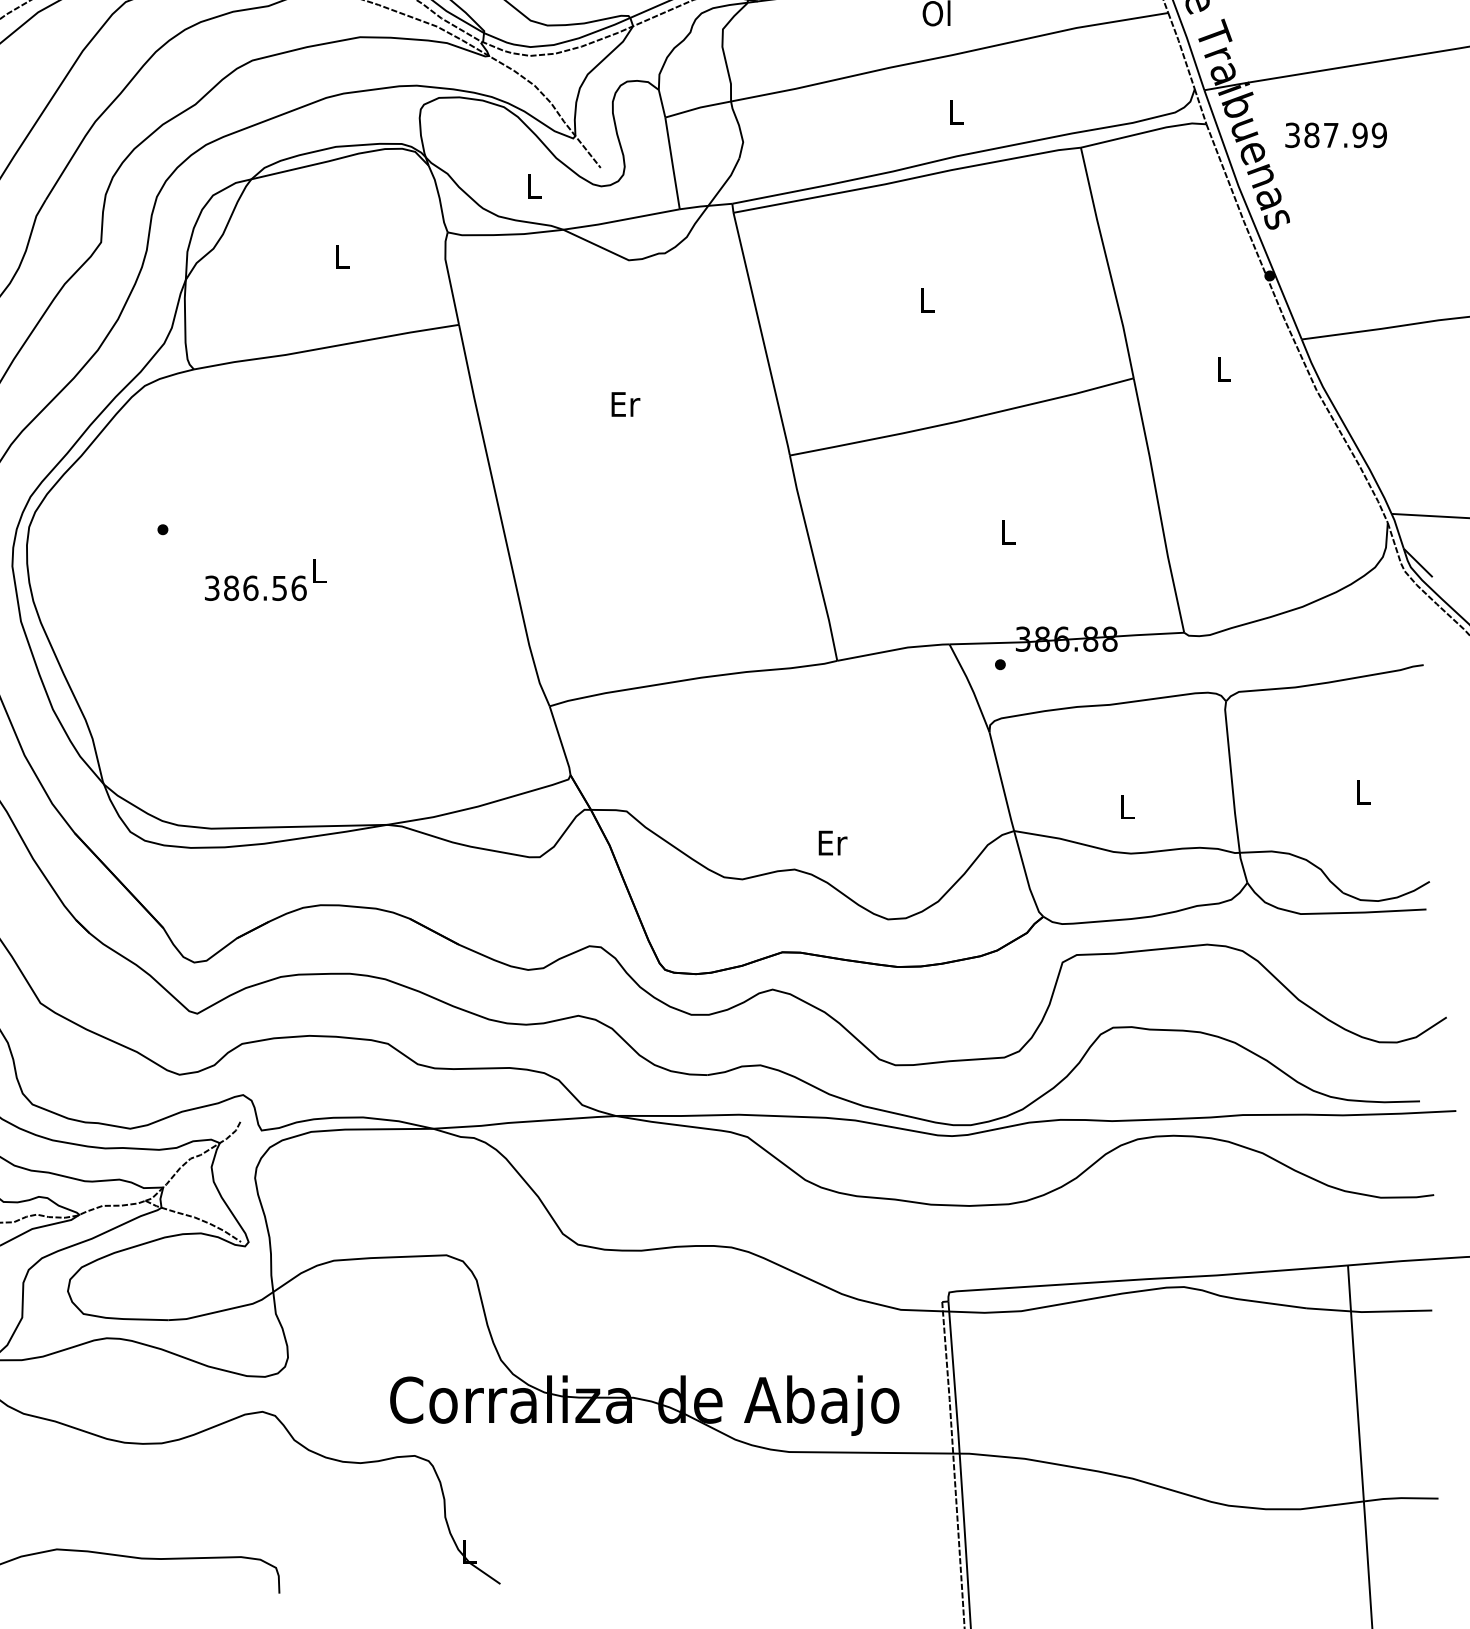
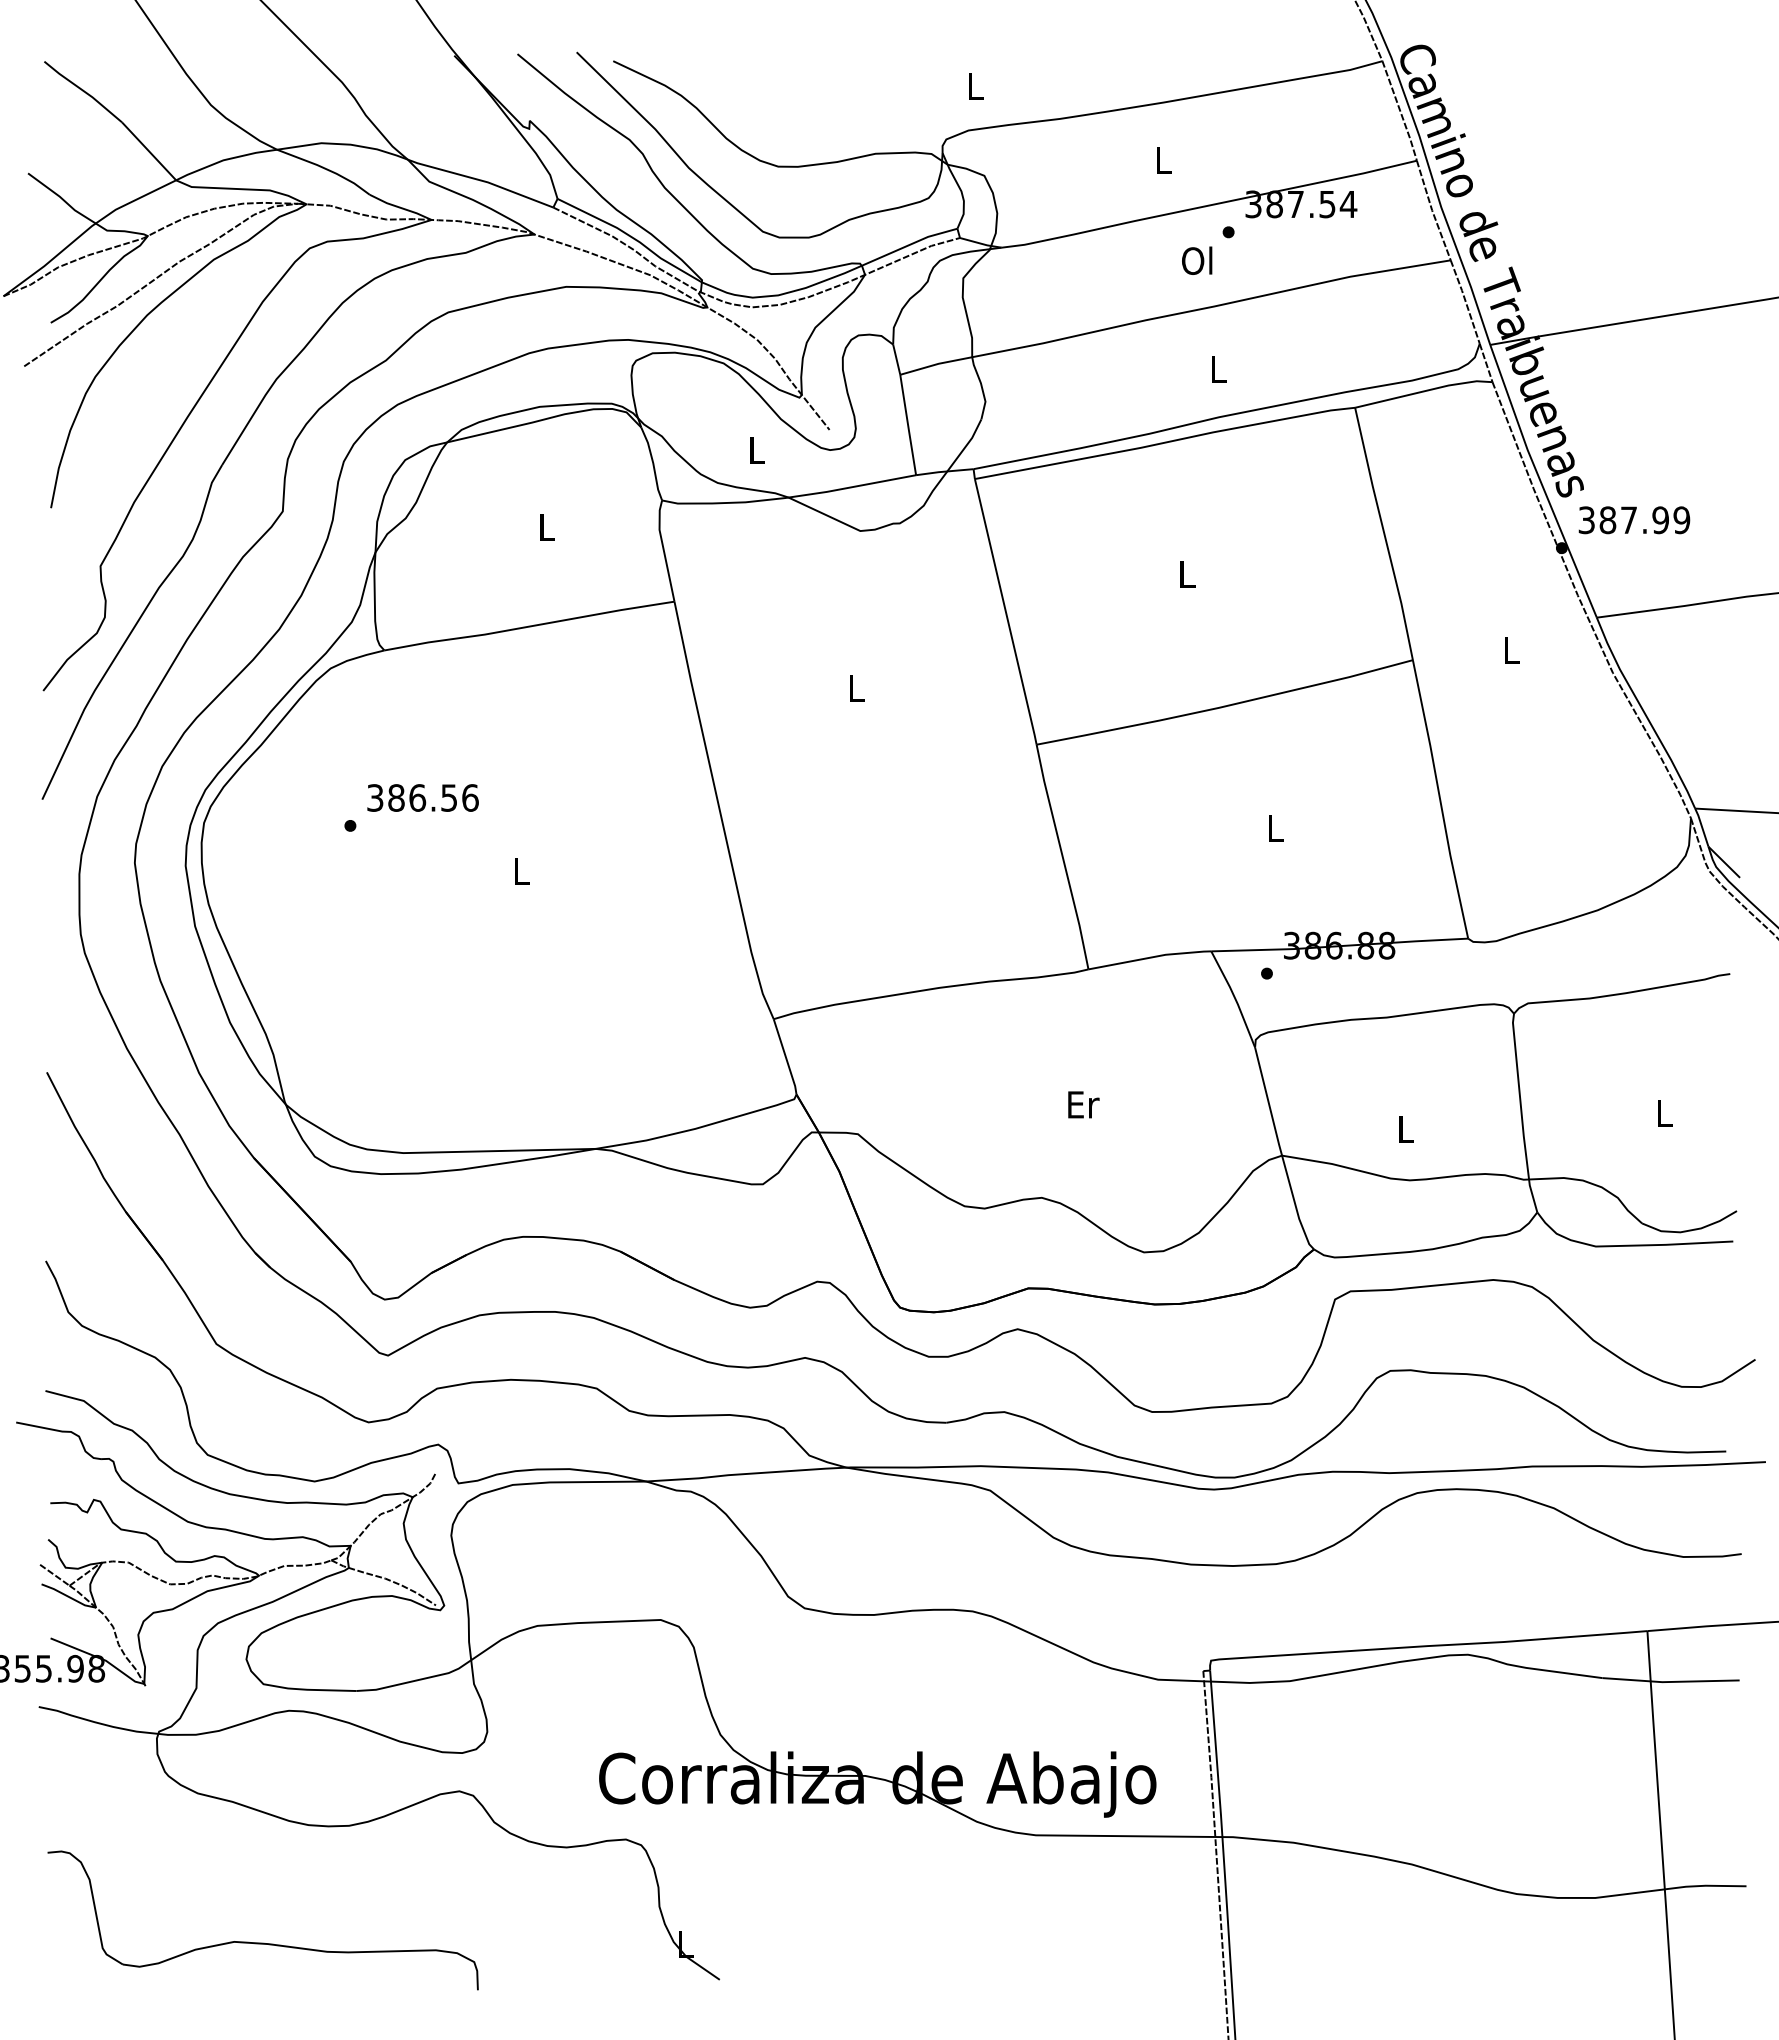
text: (1336, 135) -> (1634, 520), moved
text: (625, 404) -> (856, 688), Er -> L
text: (255, 587) -> (422, 797), moved
text: (832, 842) -> (1083, 1104), moved

